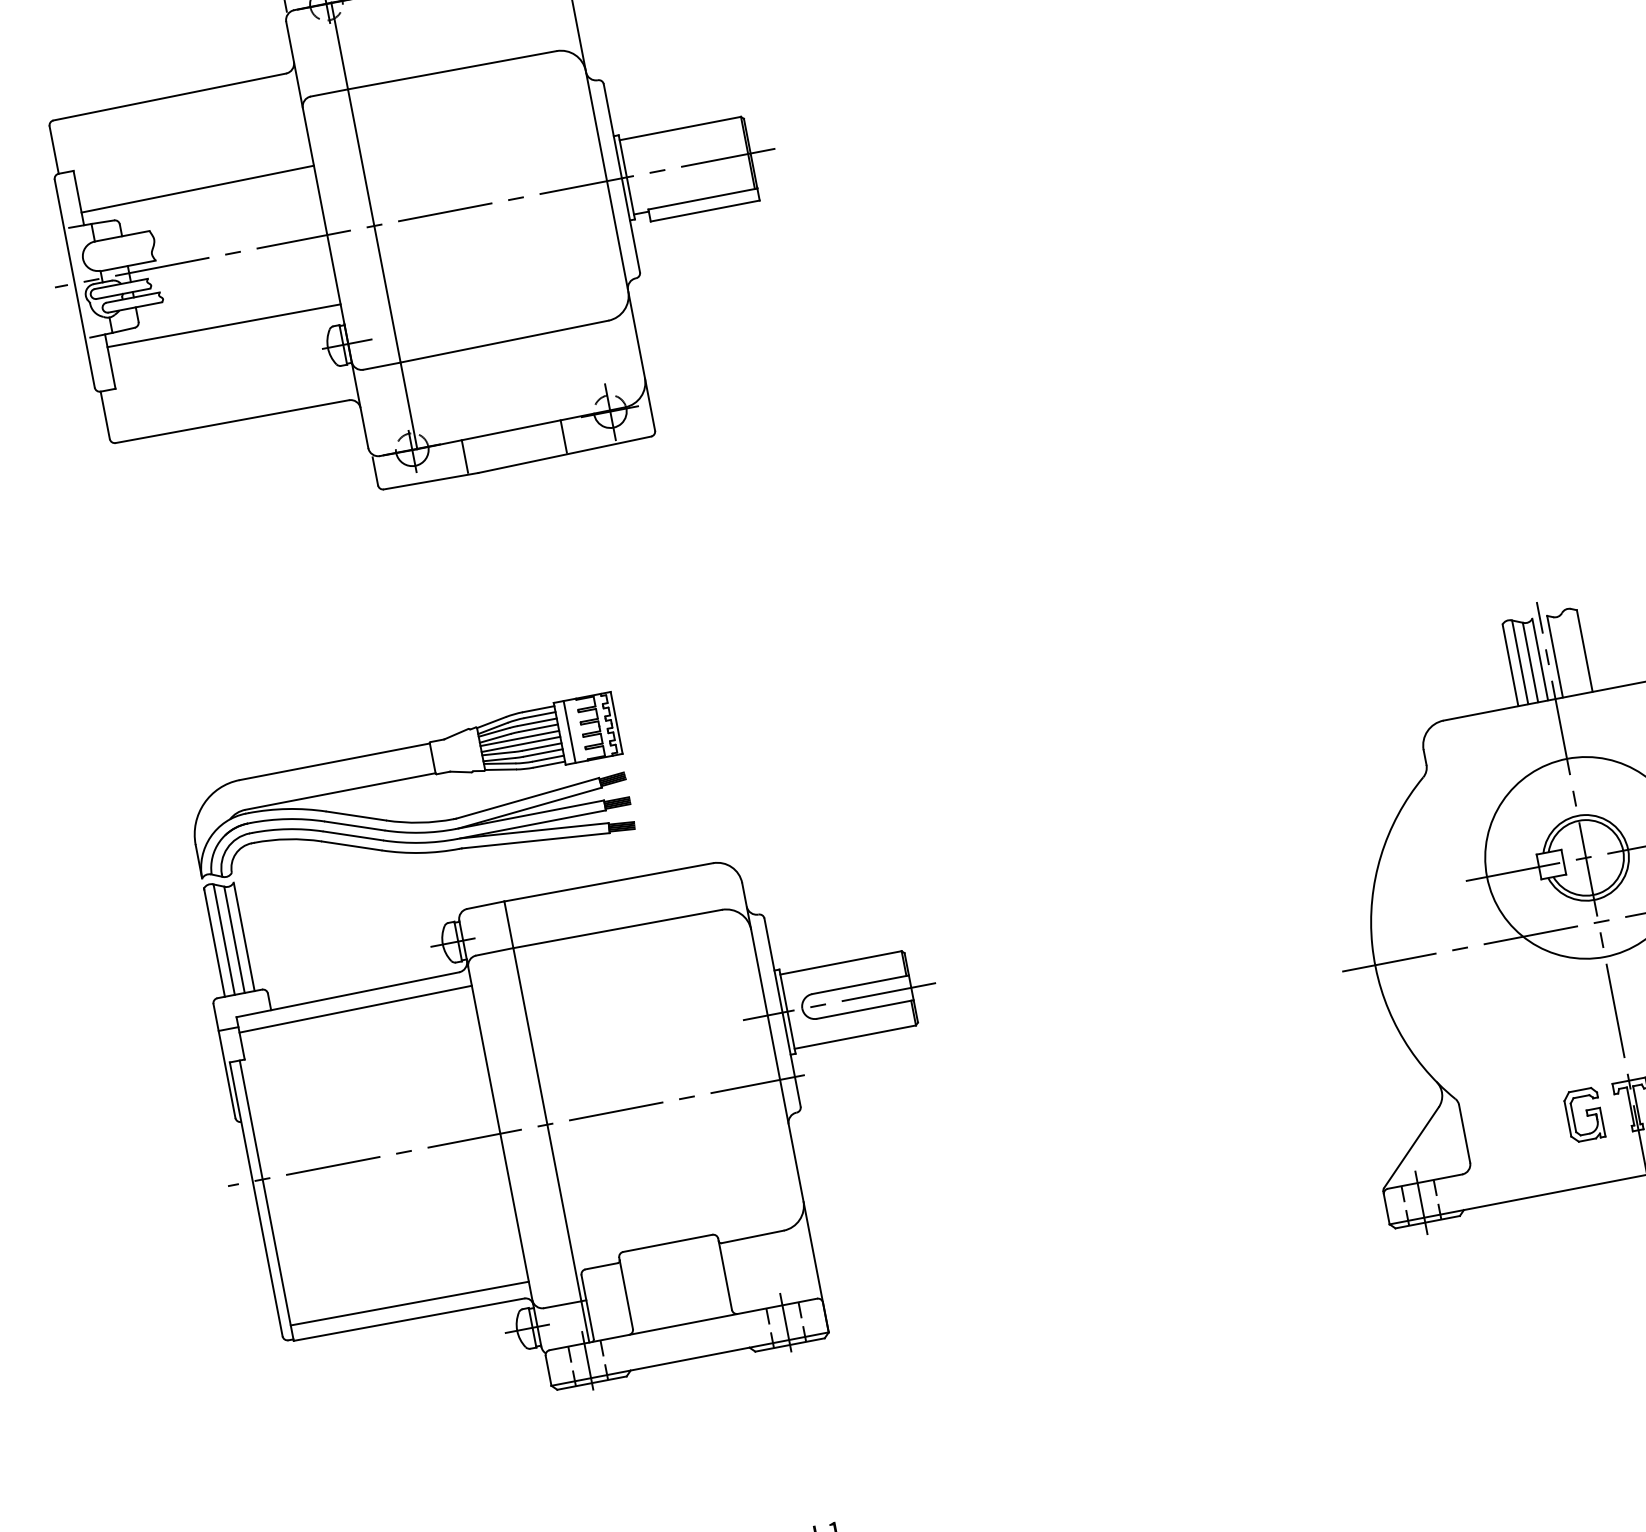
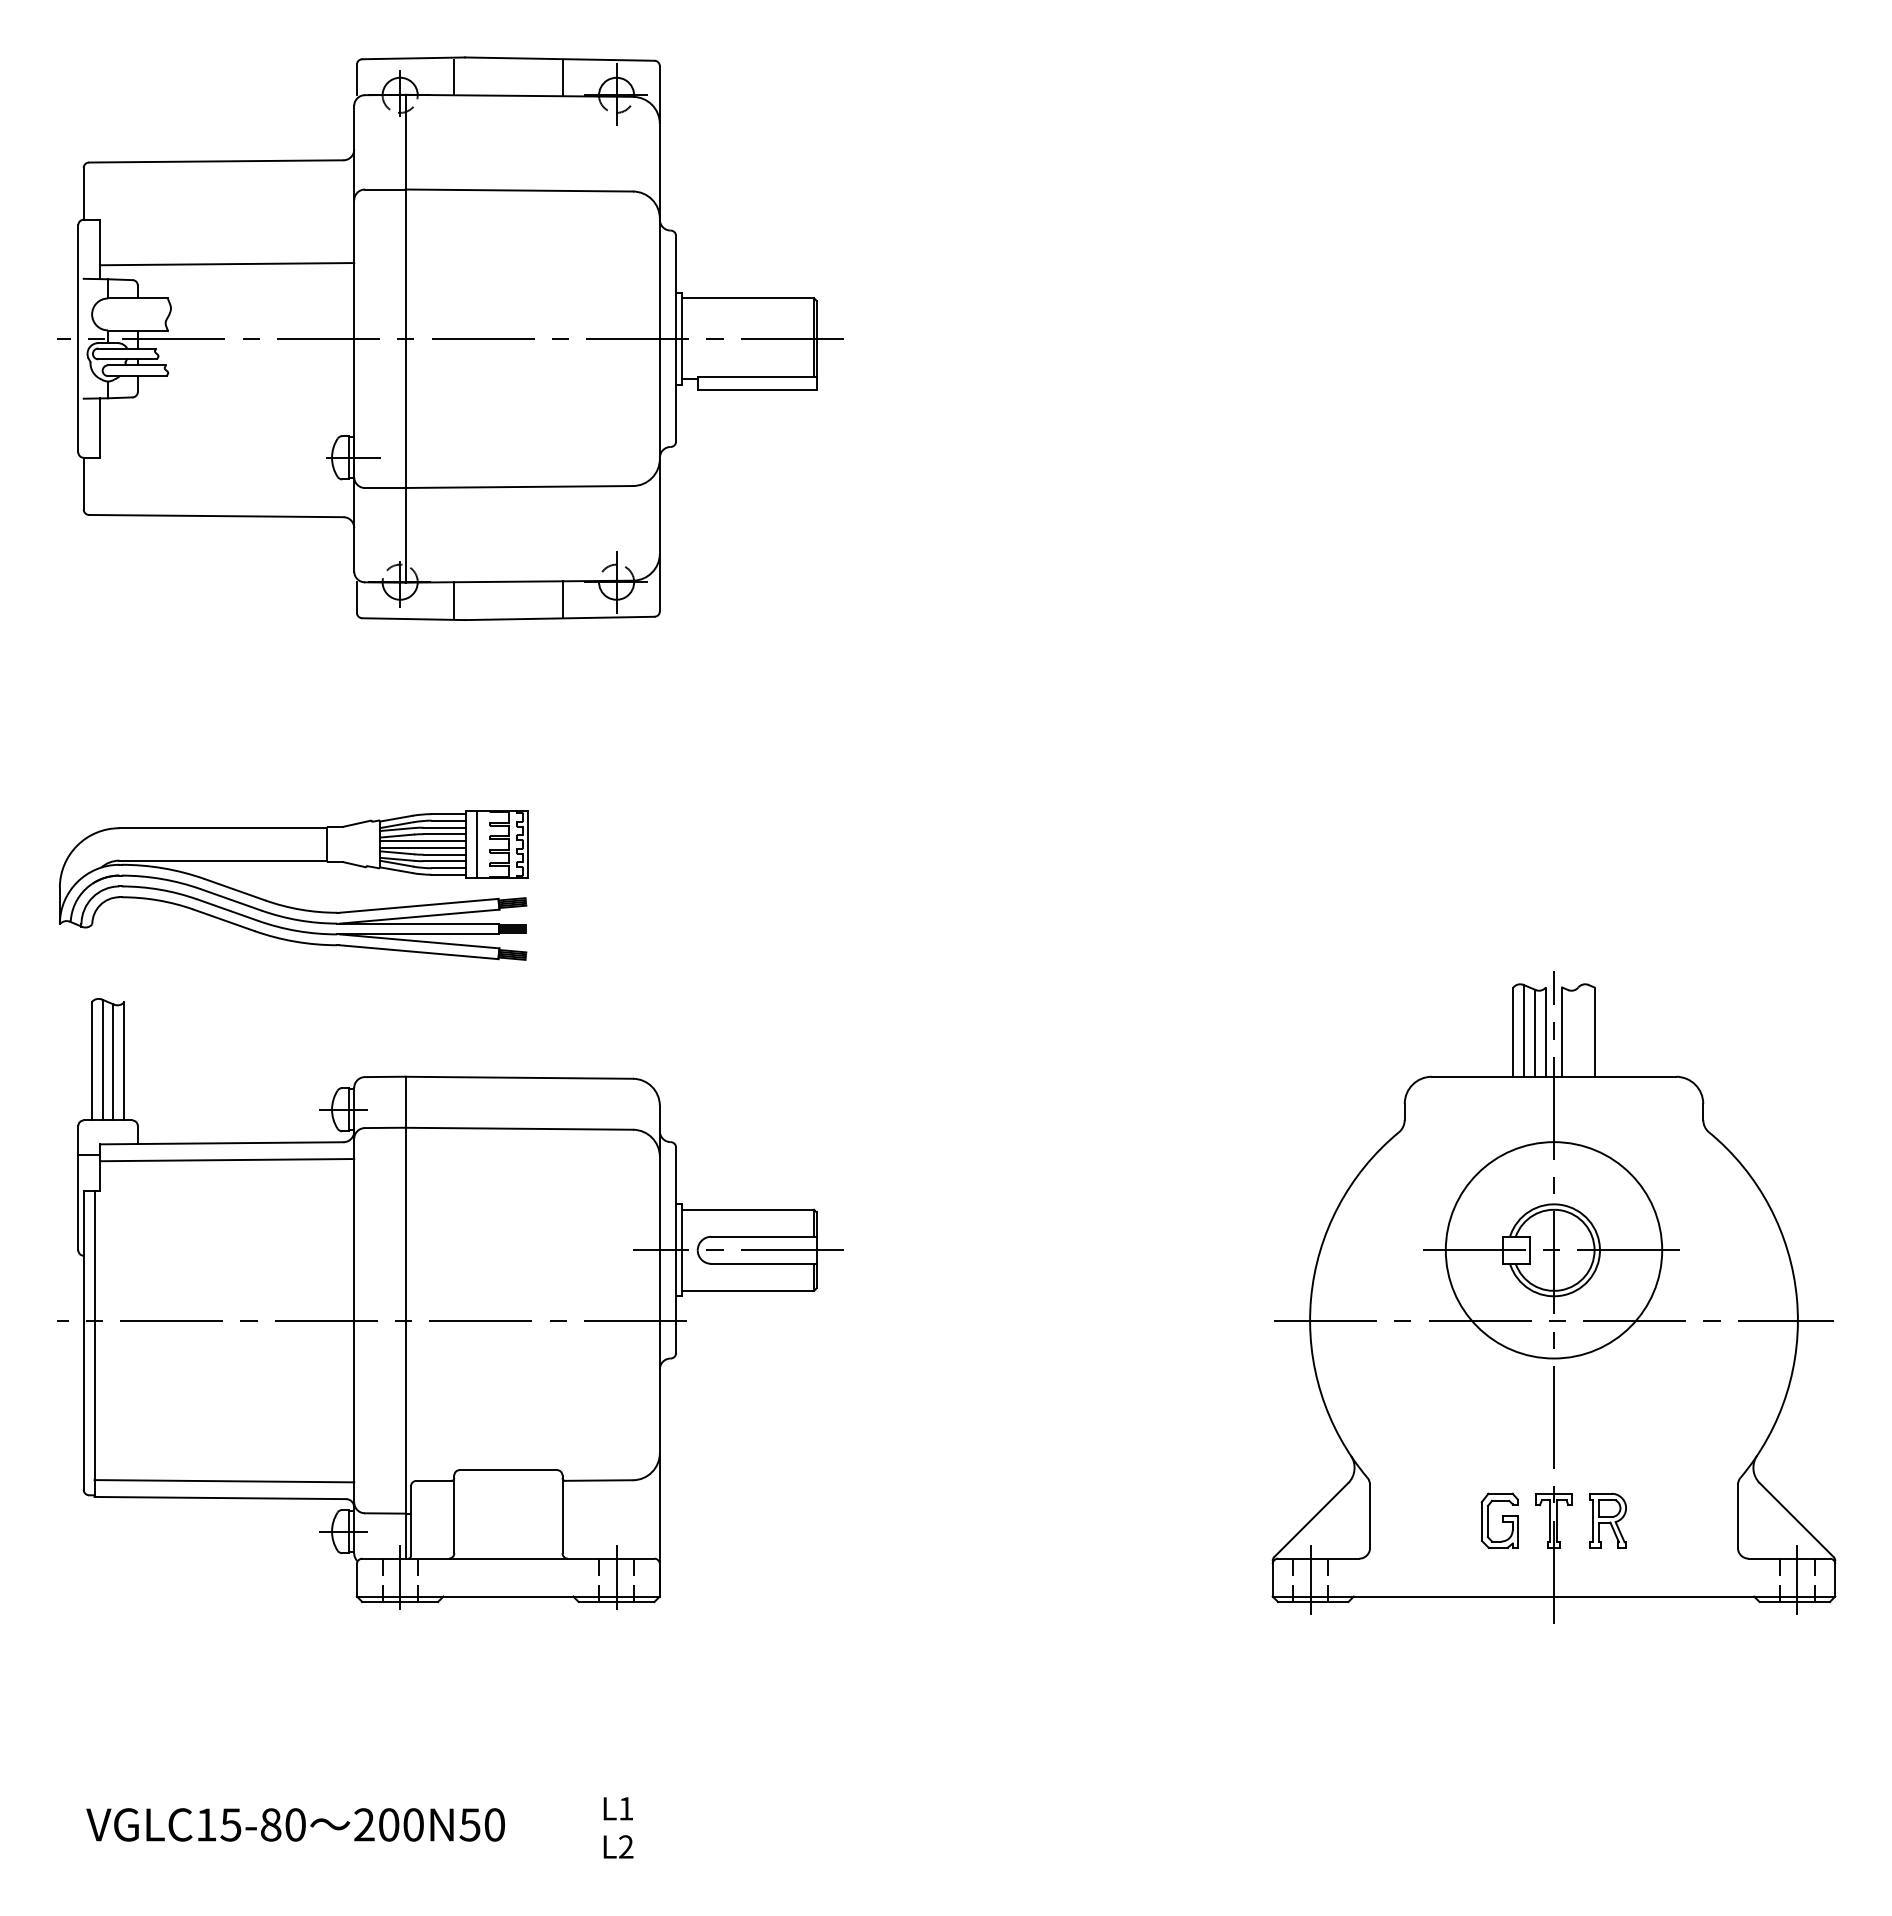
line: (223, 325) -> (226, 413), removed
part: (411, 821) -> (291, 906), moved

